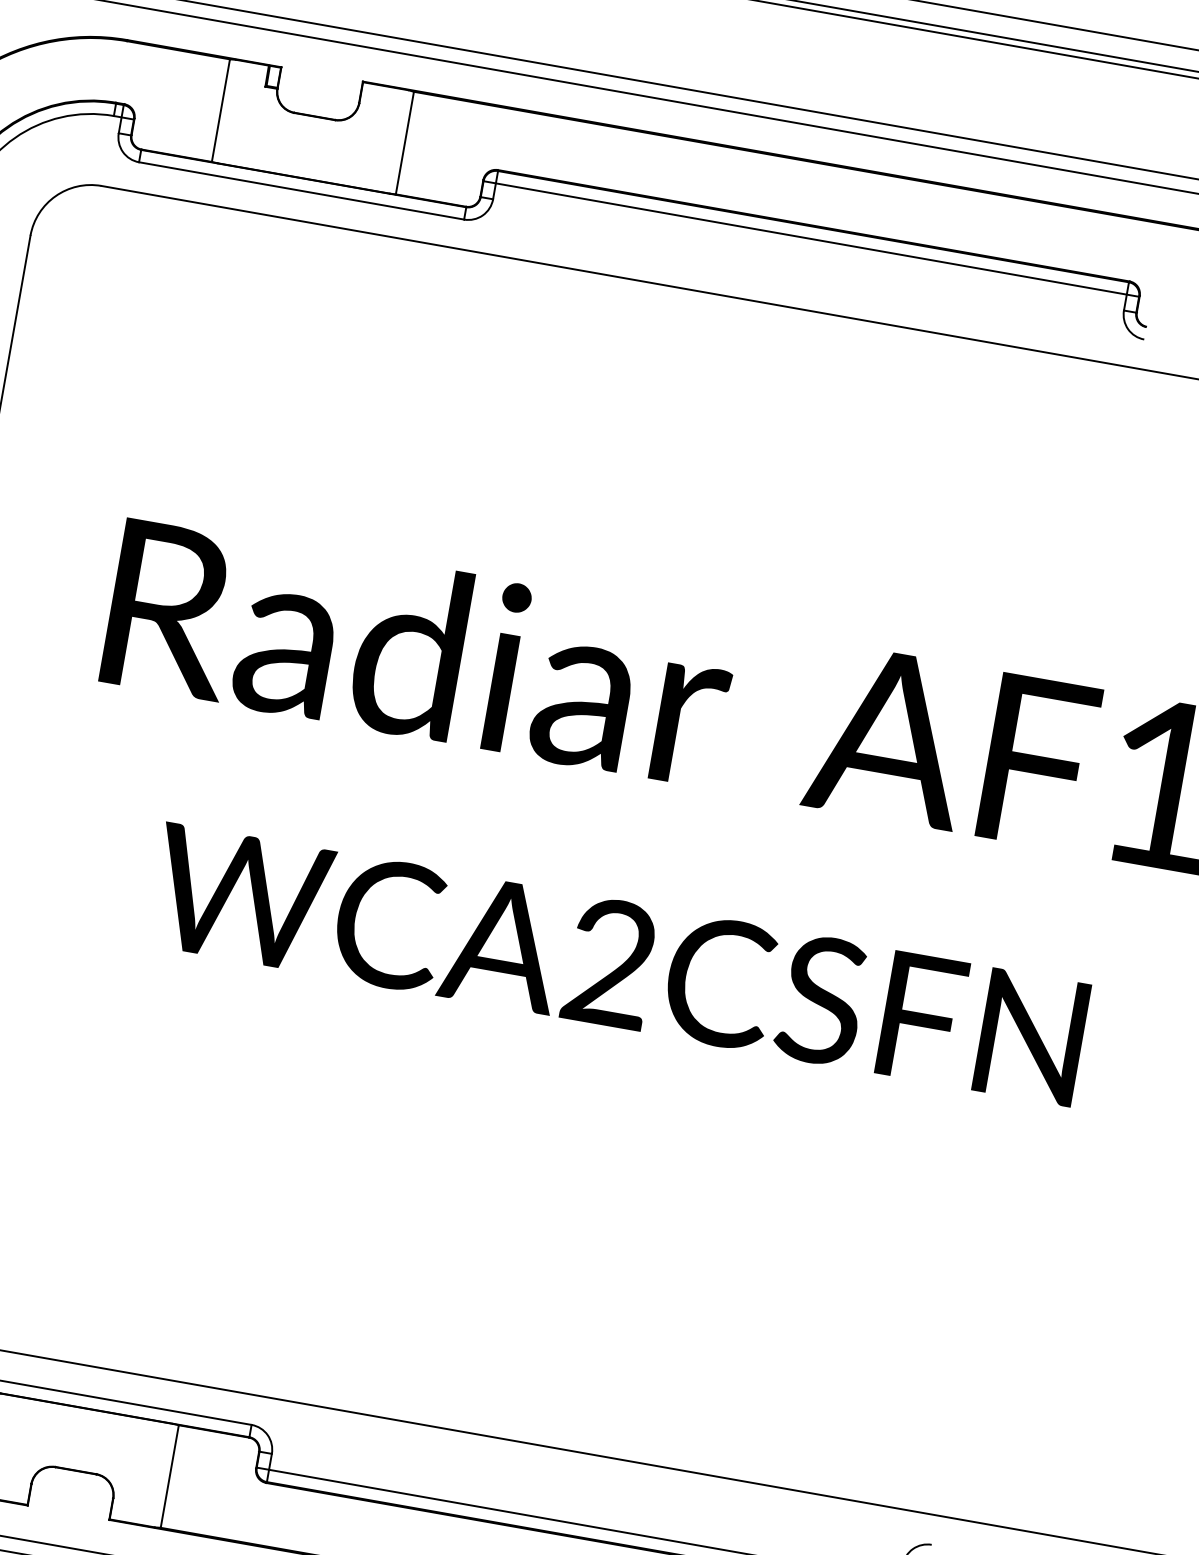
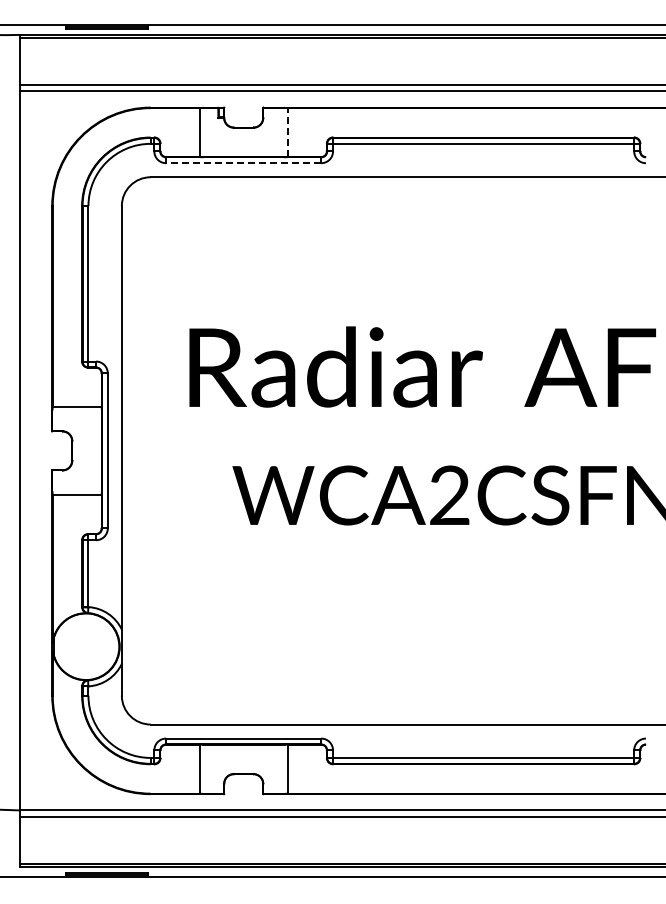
line: (404, 142) -> (287, 132), solid -> dashed
line: (301, 191) -> (243, 163), solid -> dashed

